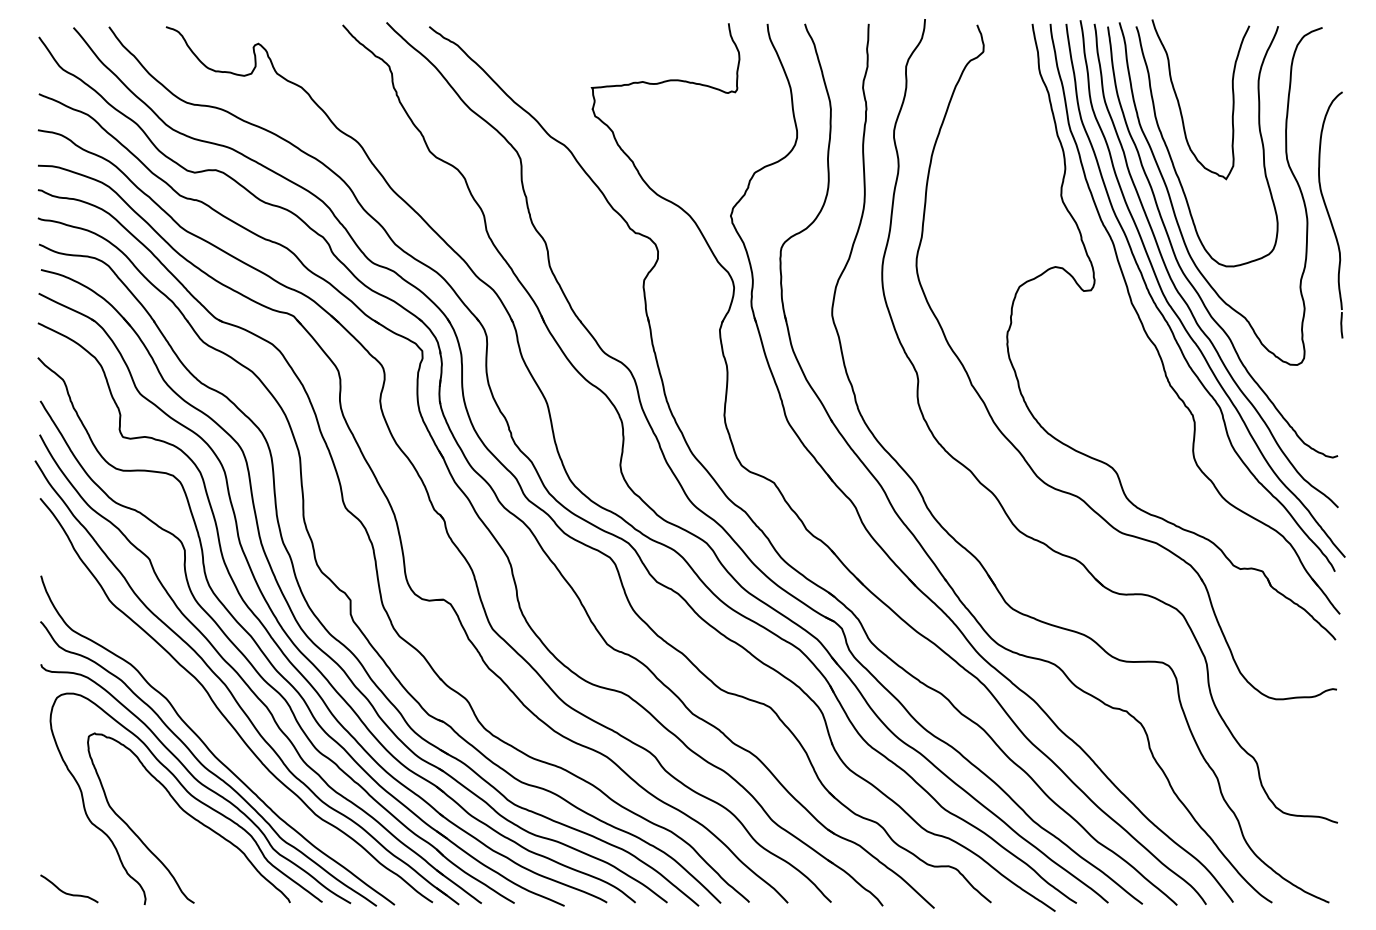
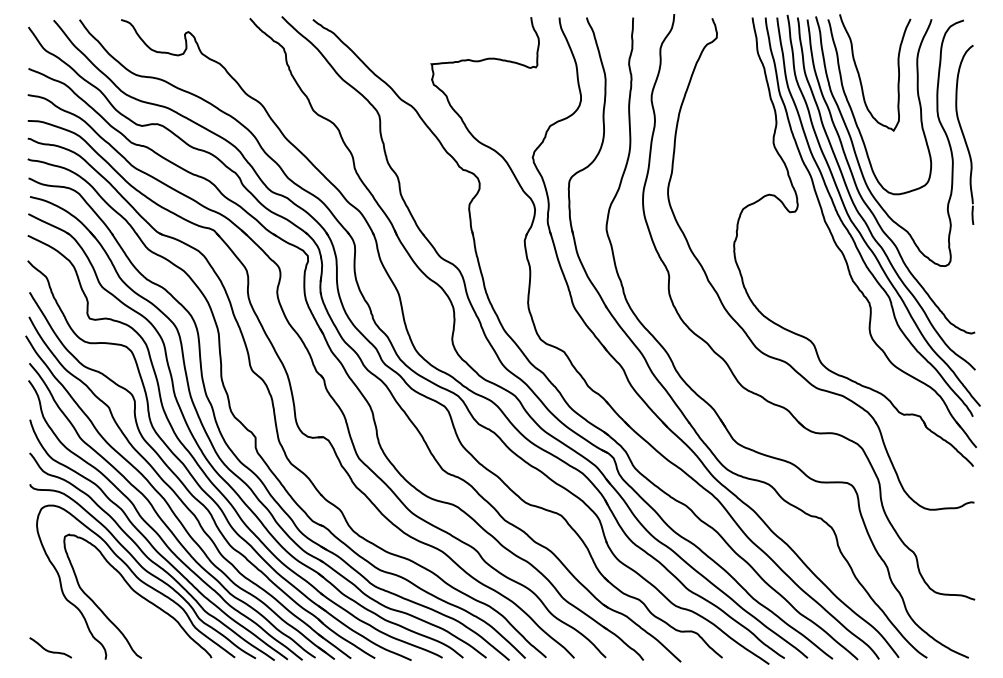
part: (1330, 214) -> (964, 134), moved
curve: (212, 727) -> (155, 530), added

